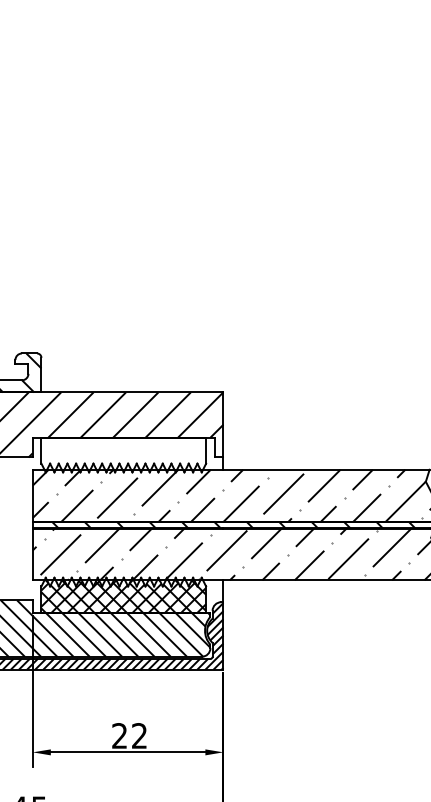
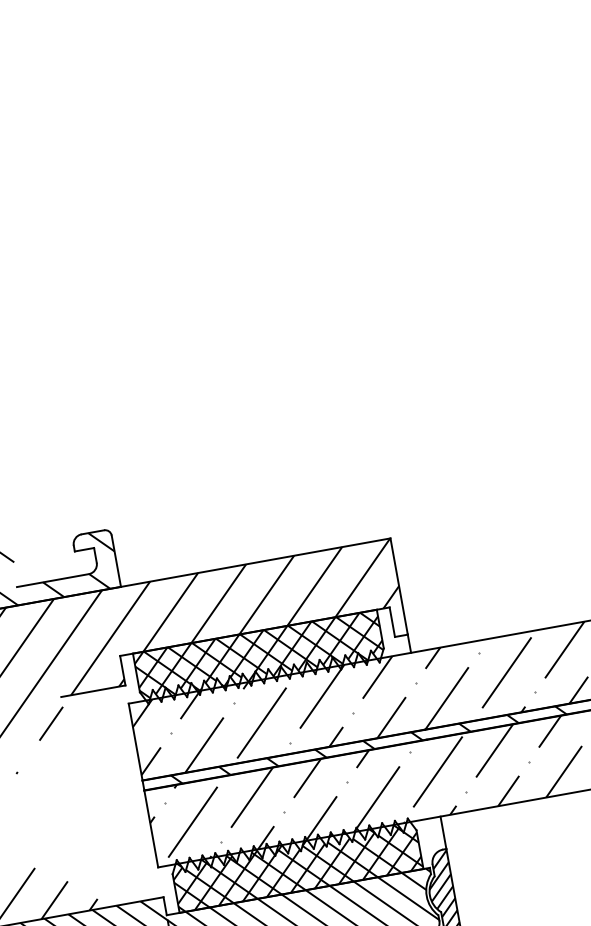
hatch: (123, 454) -> (258, 656), added

